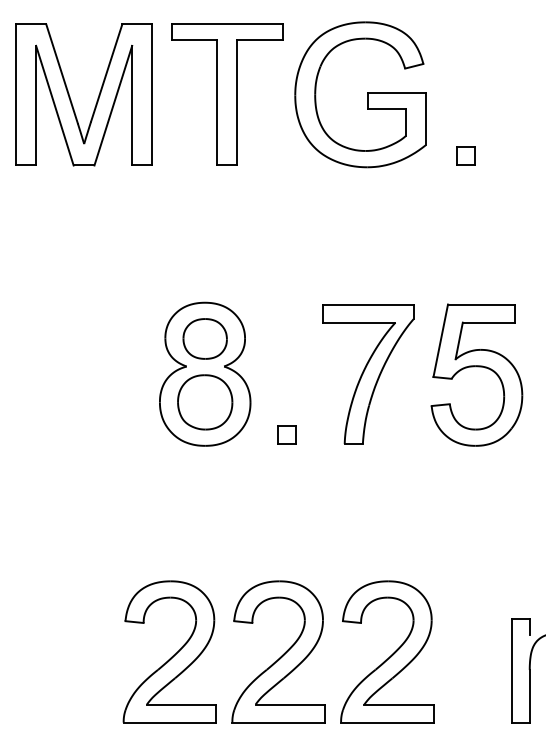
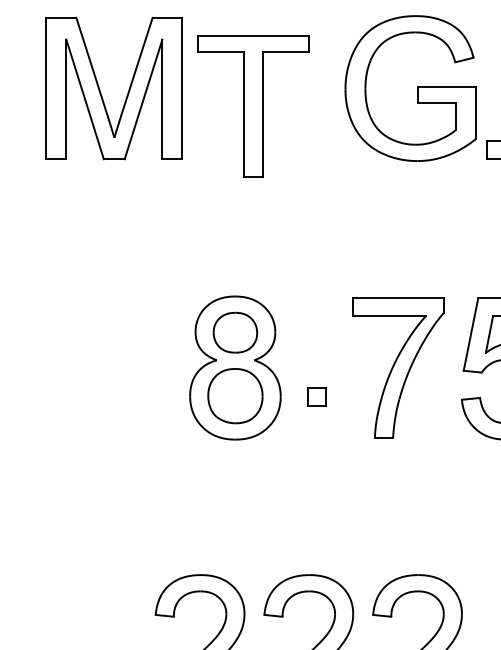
part: (227, 94) -> (253, 106), moved
part: (367, 94) -> (417, 88), moved
part: (286, 434) -> (316, 396), moved

